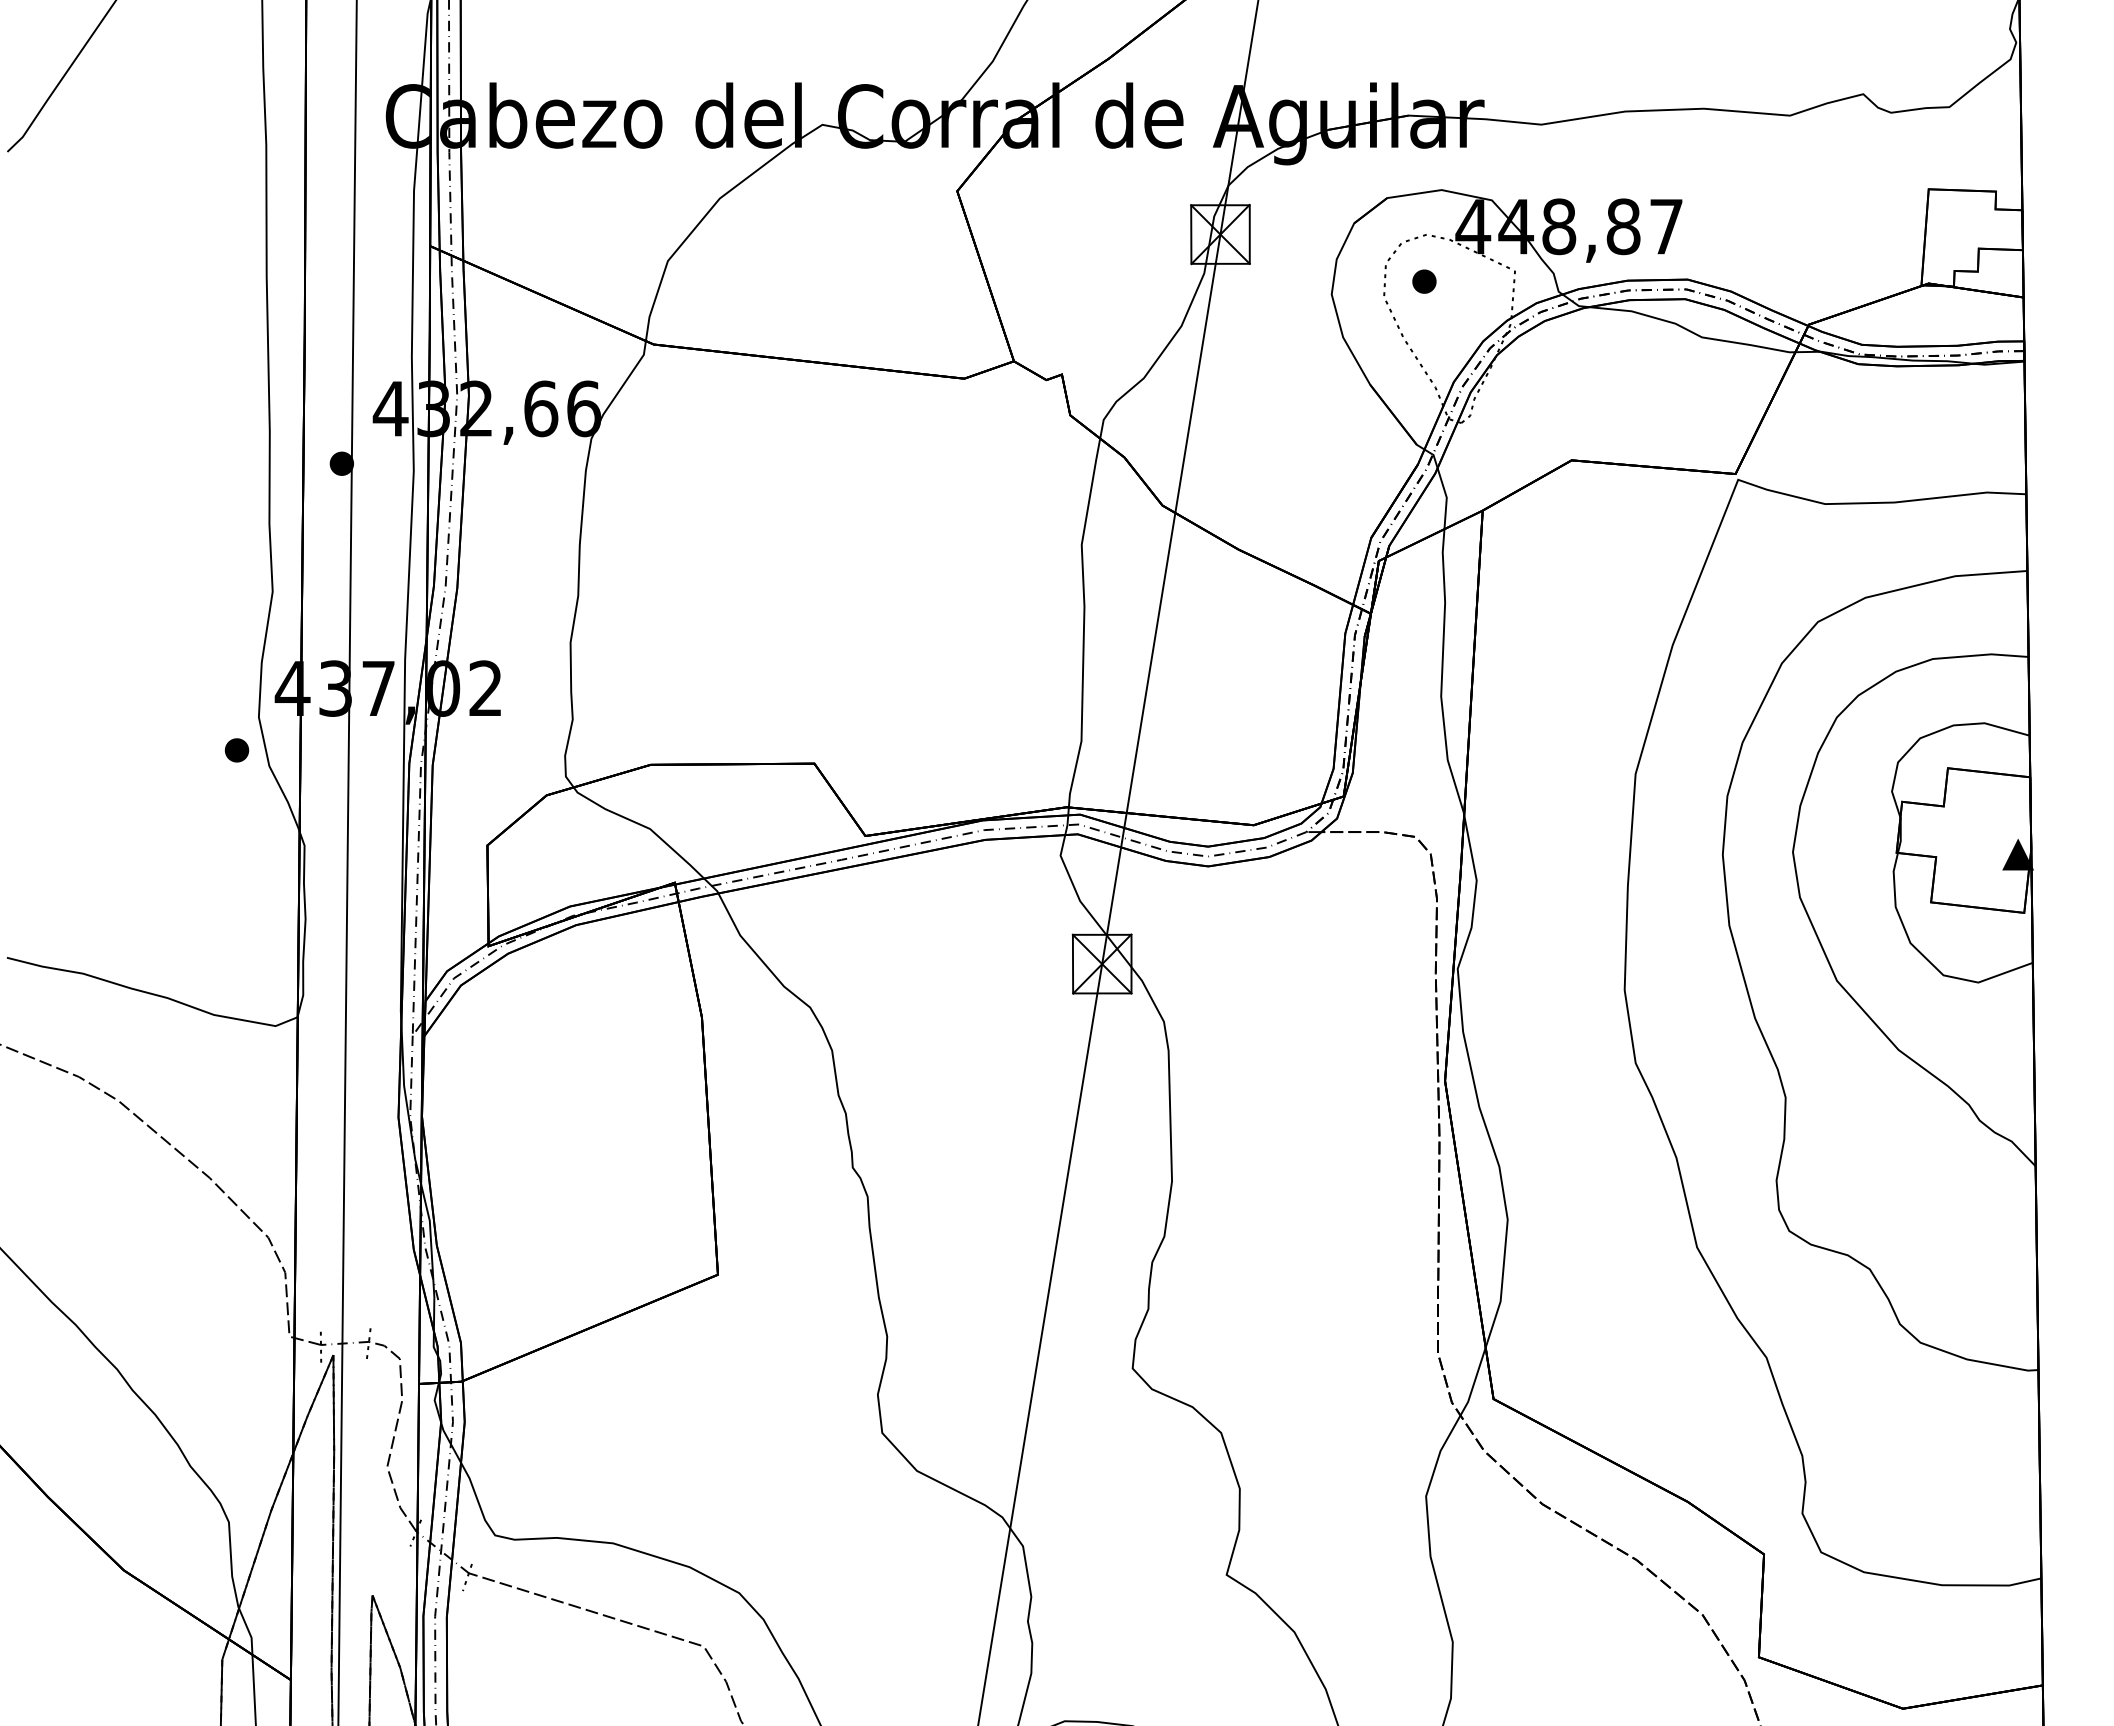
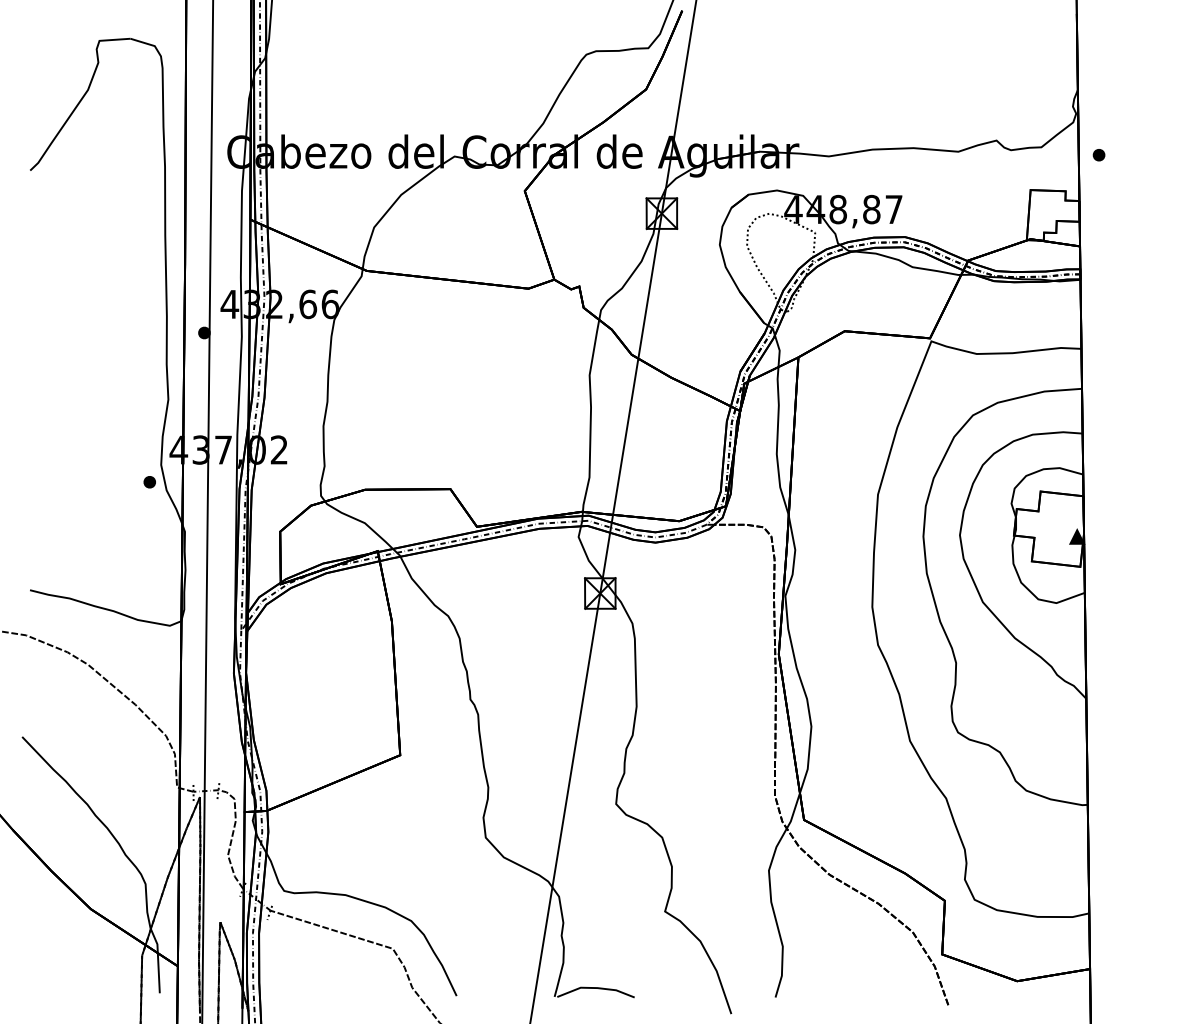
part: (1423, 282) -> (1098, 155), moved

